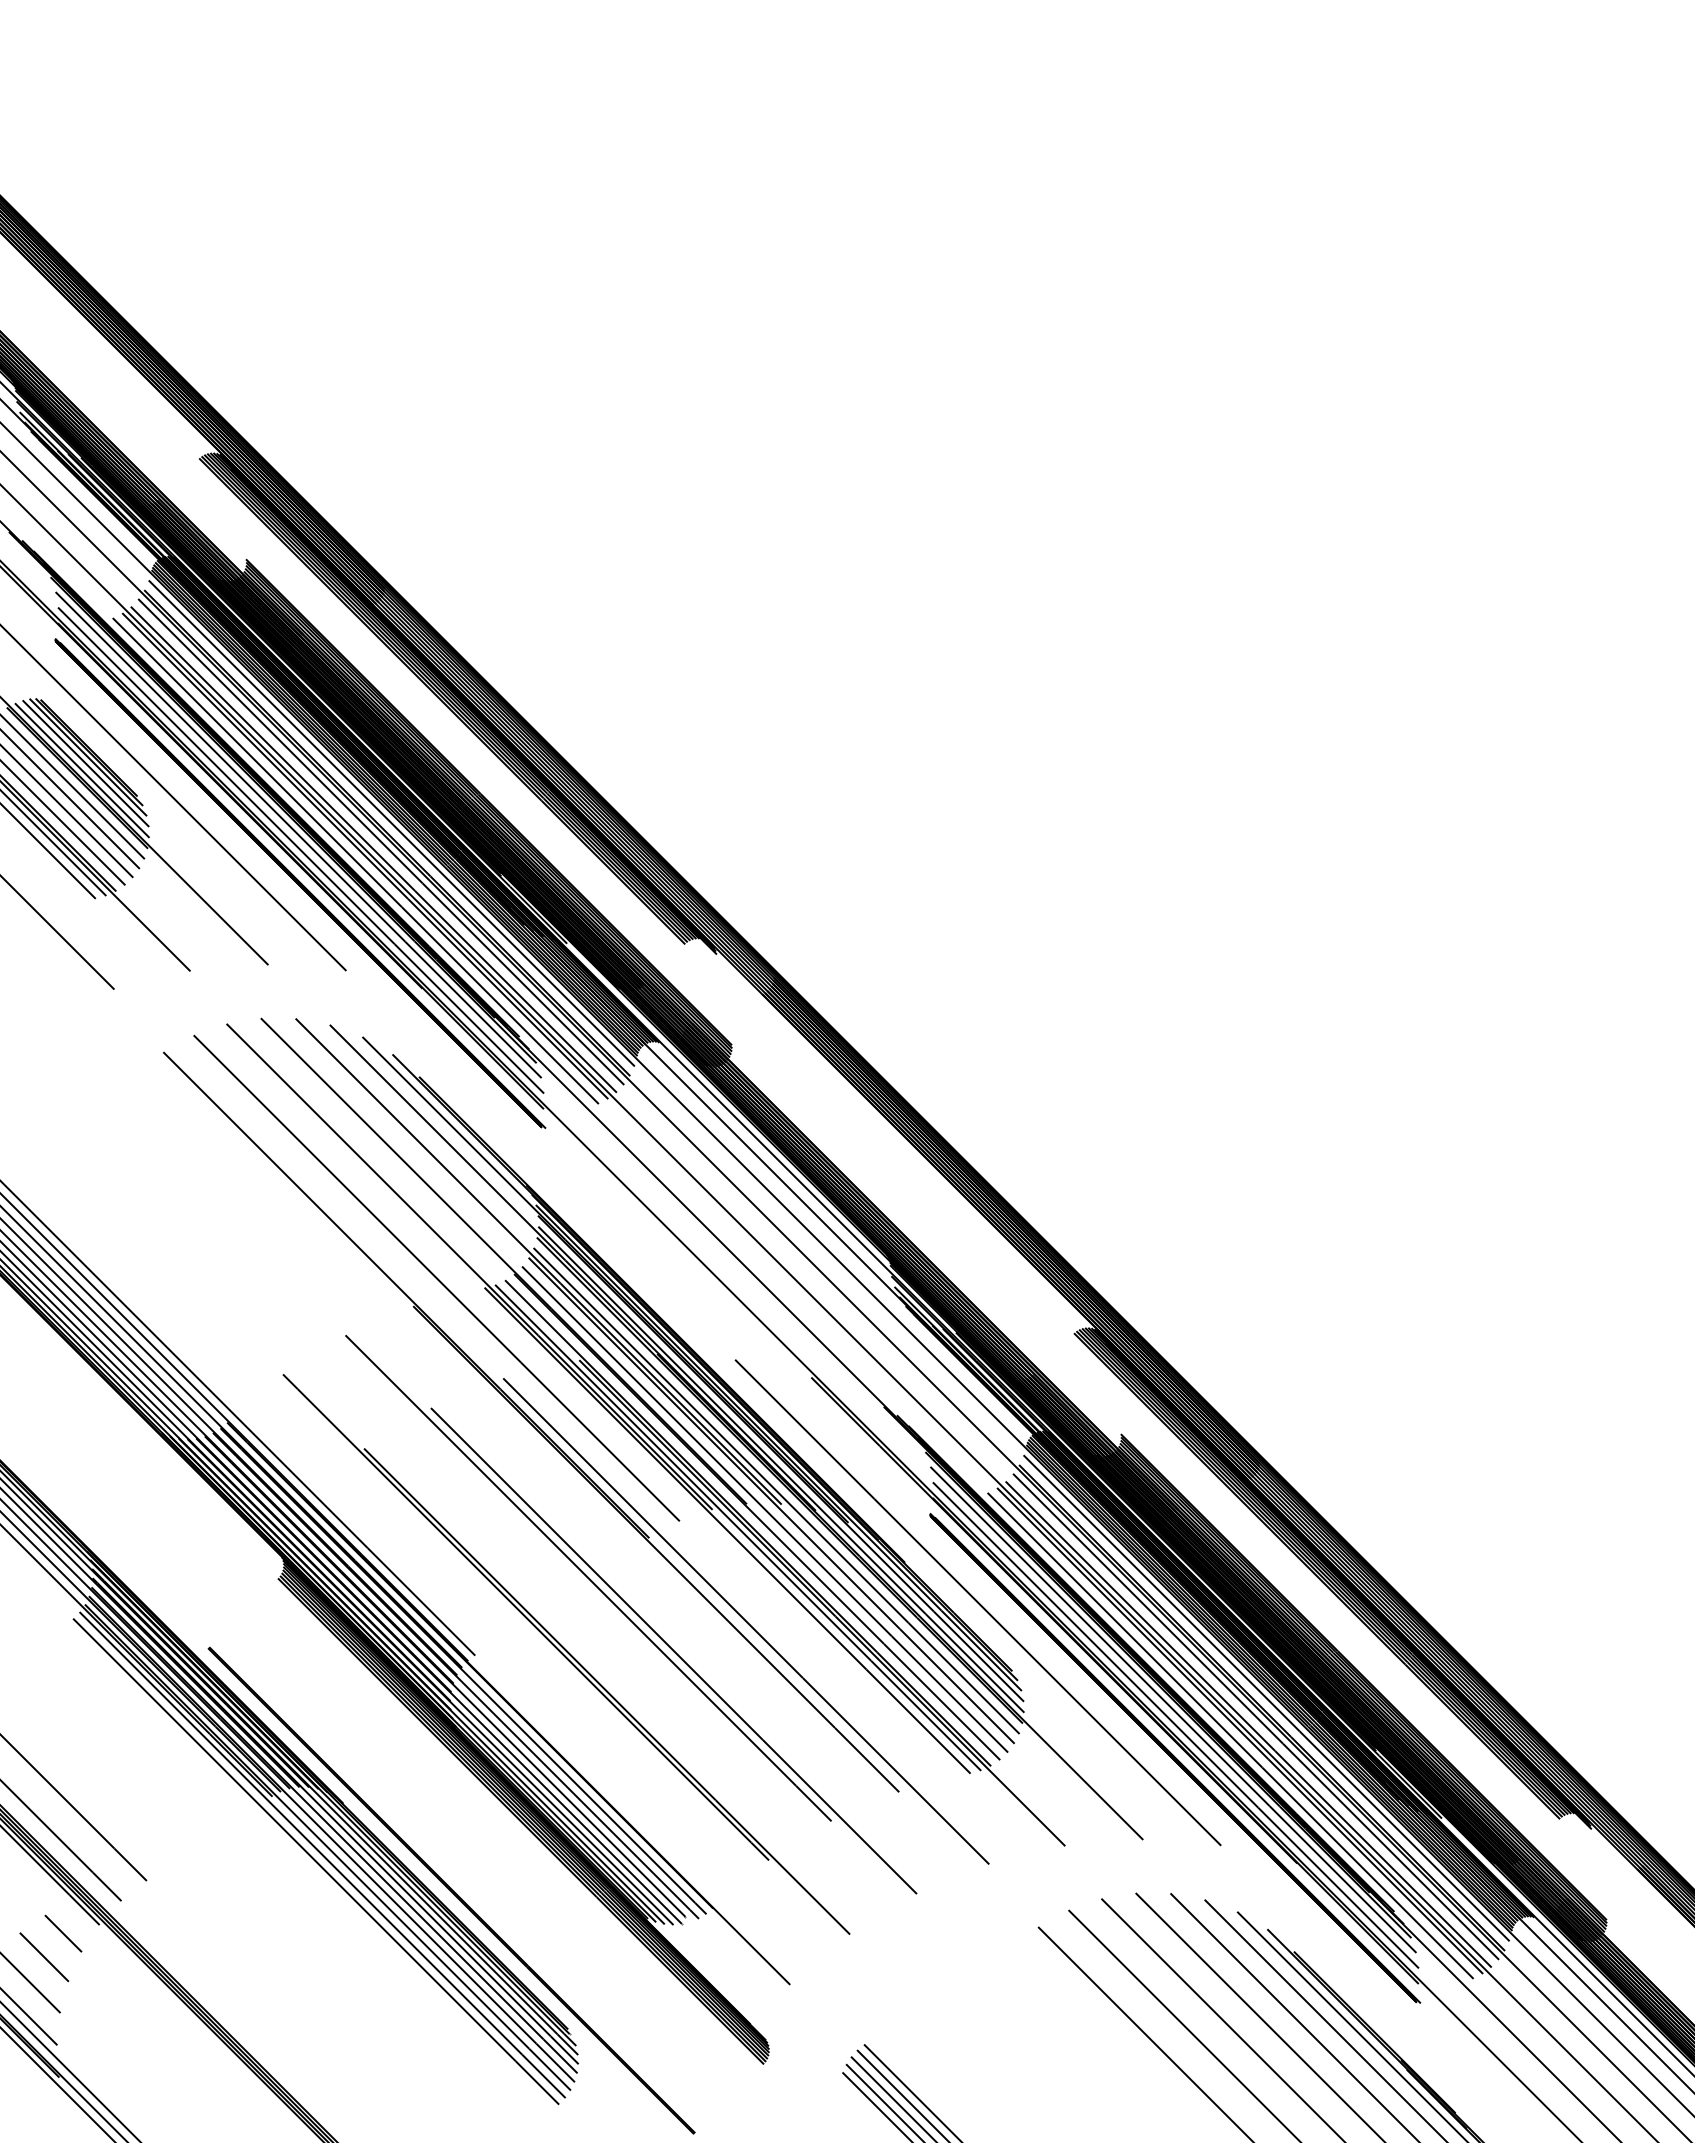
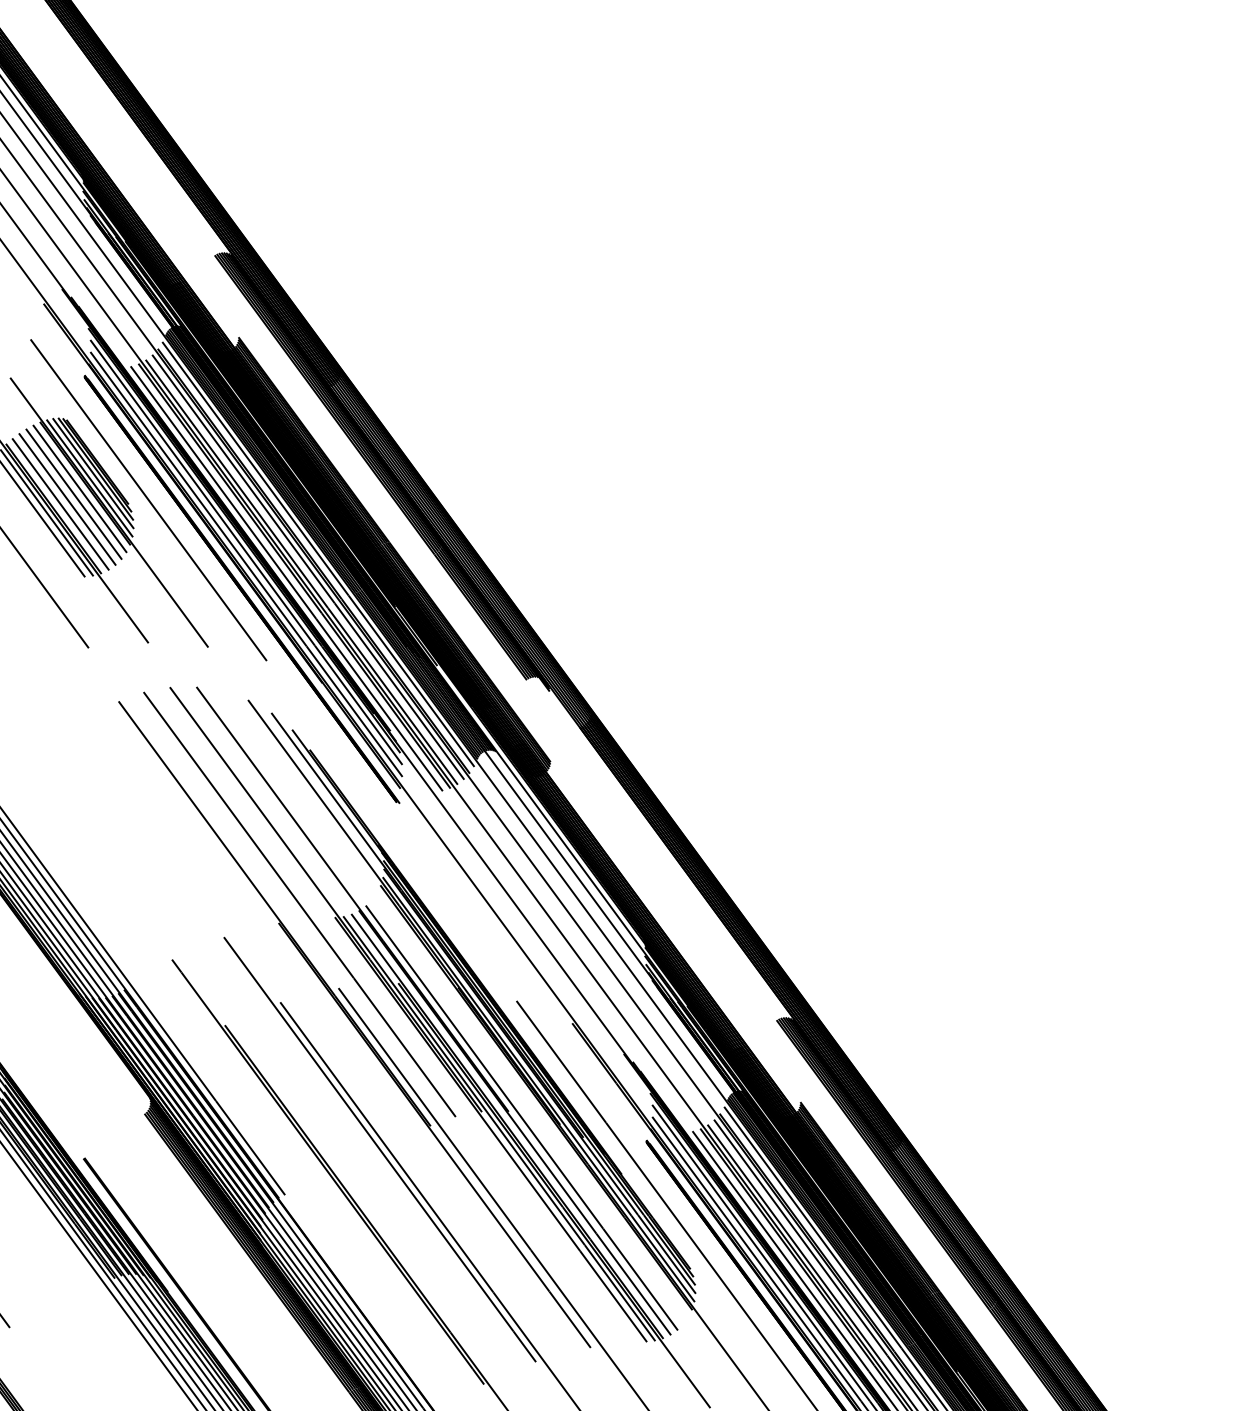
part: (657, 1381) -> (455, 1008), removed

